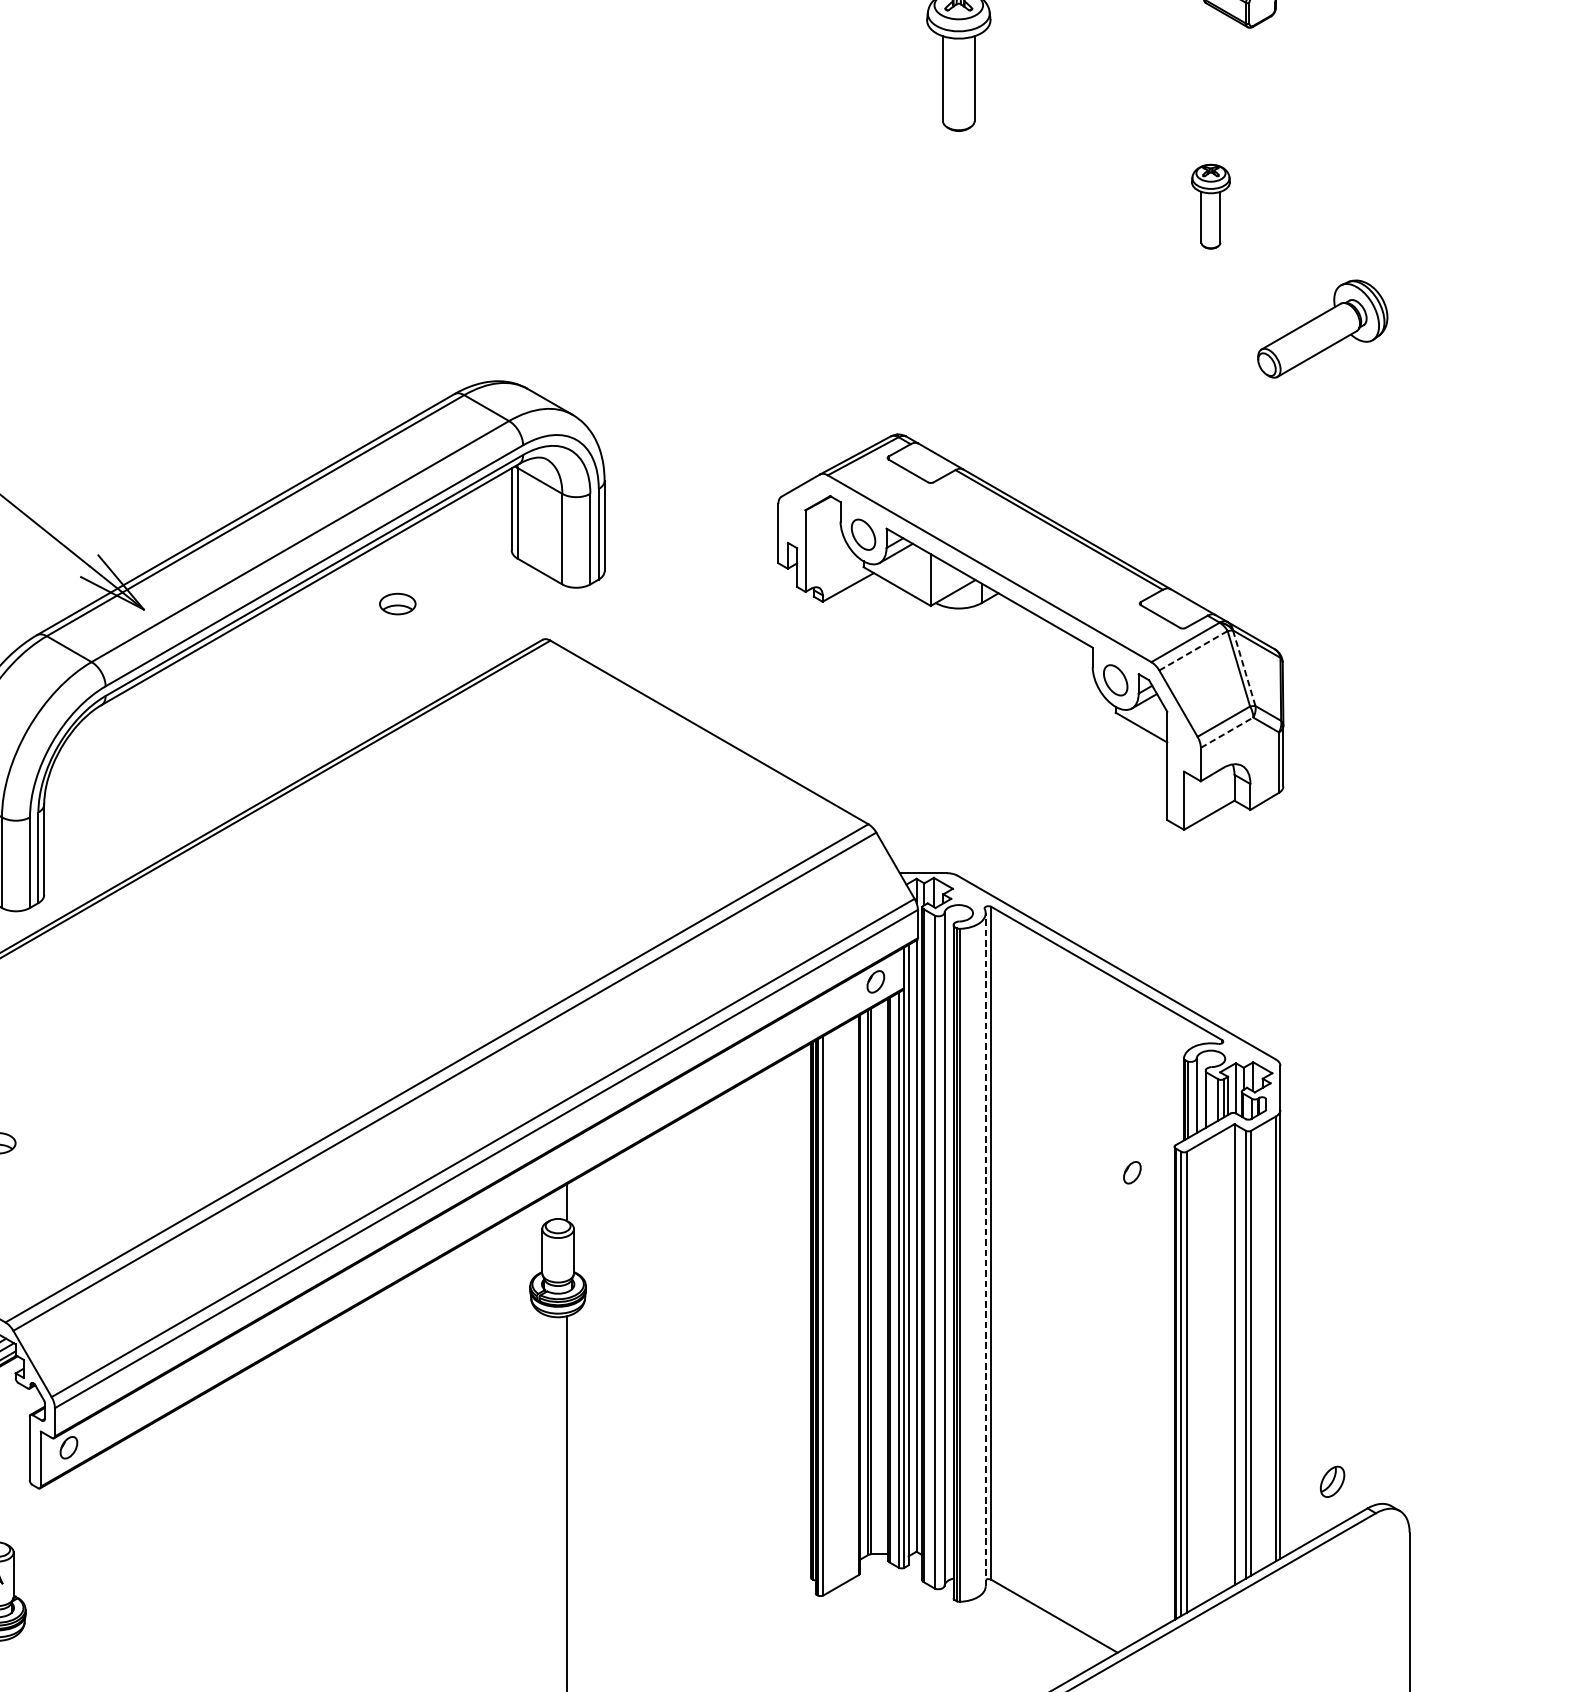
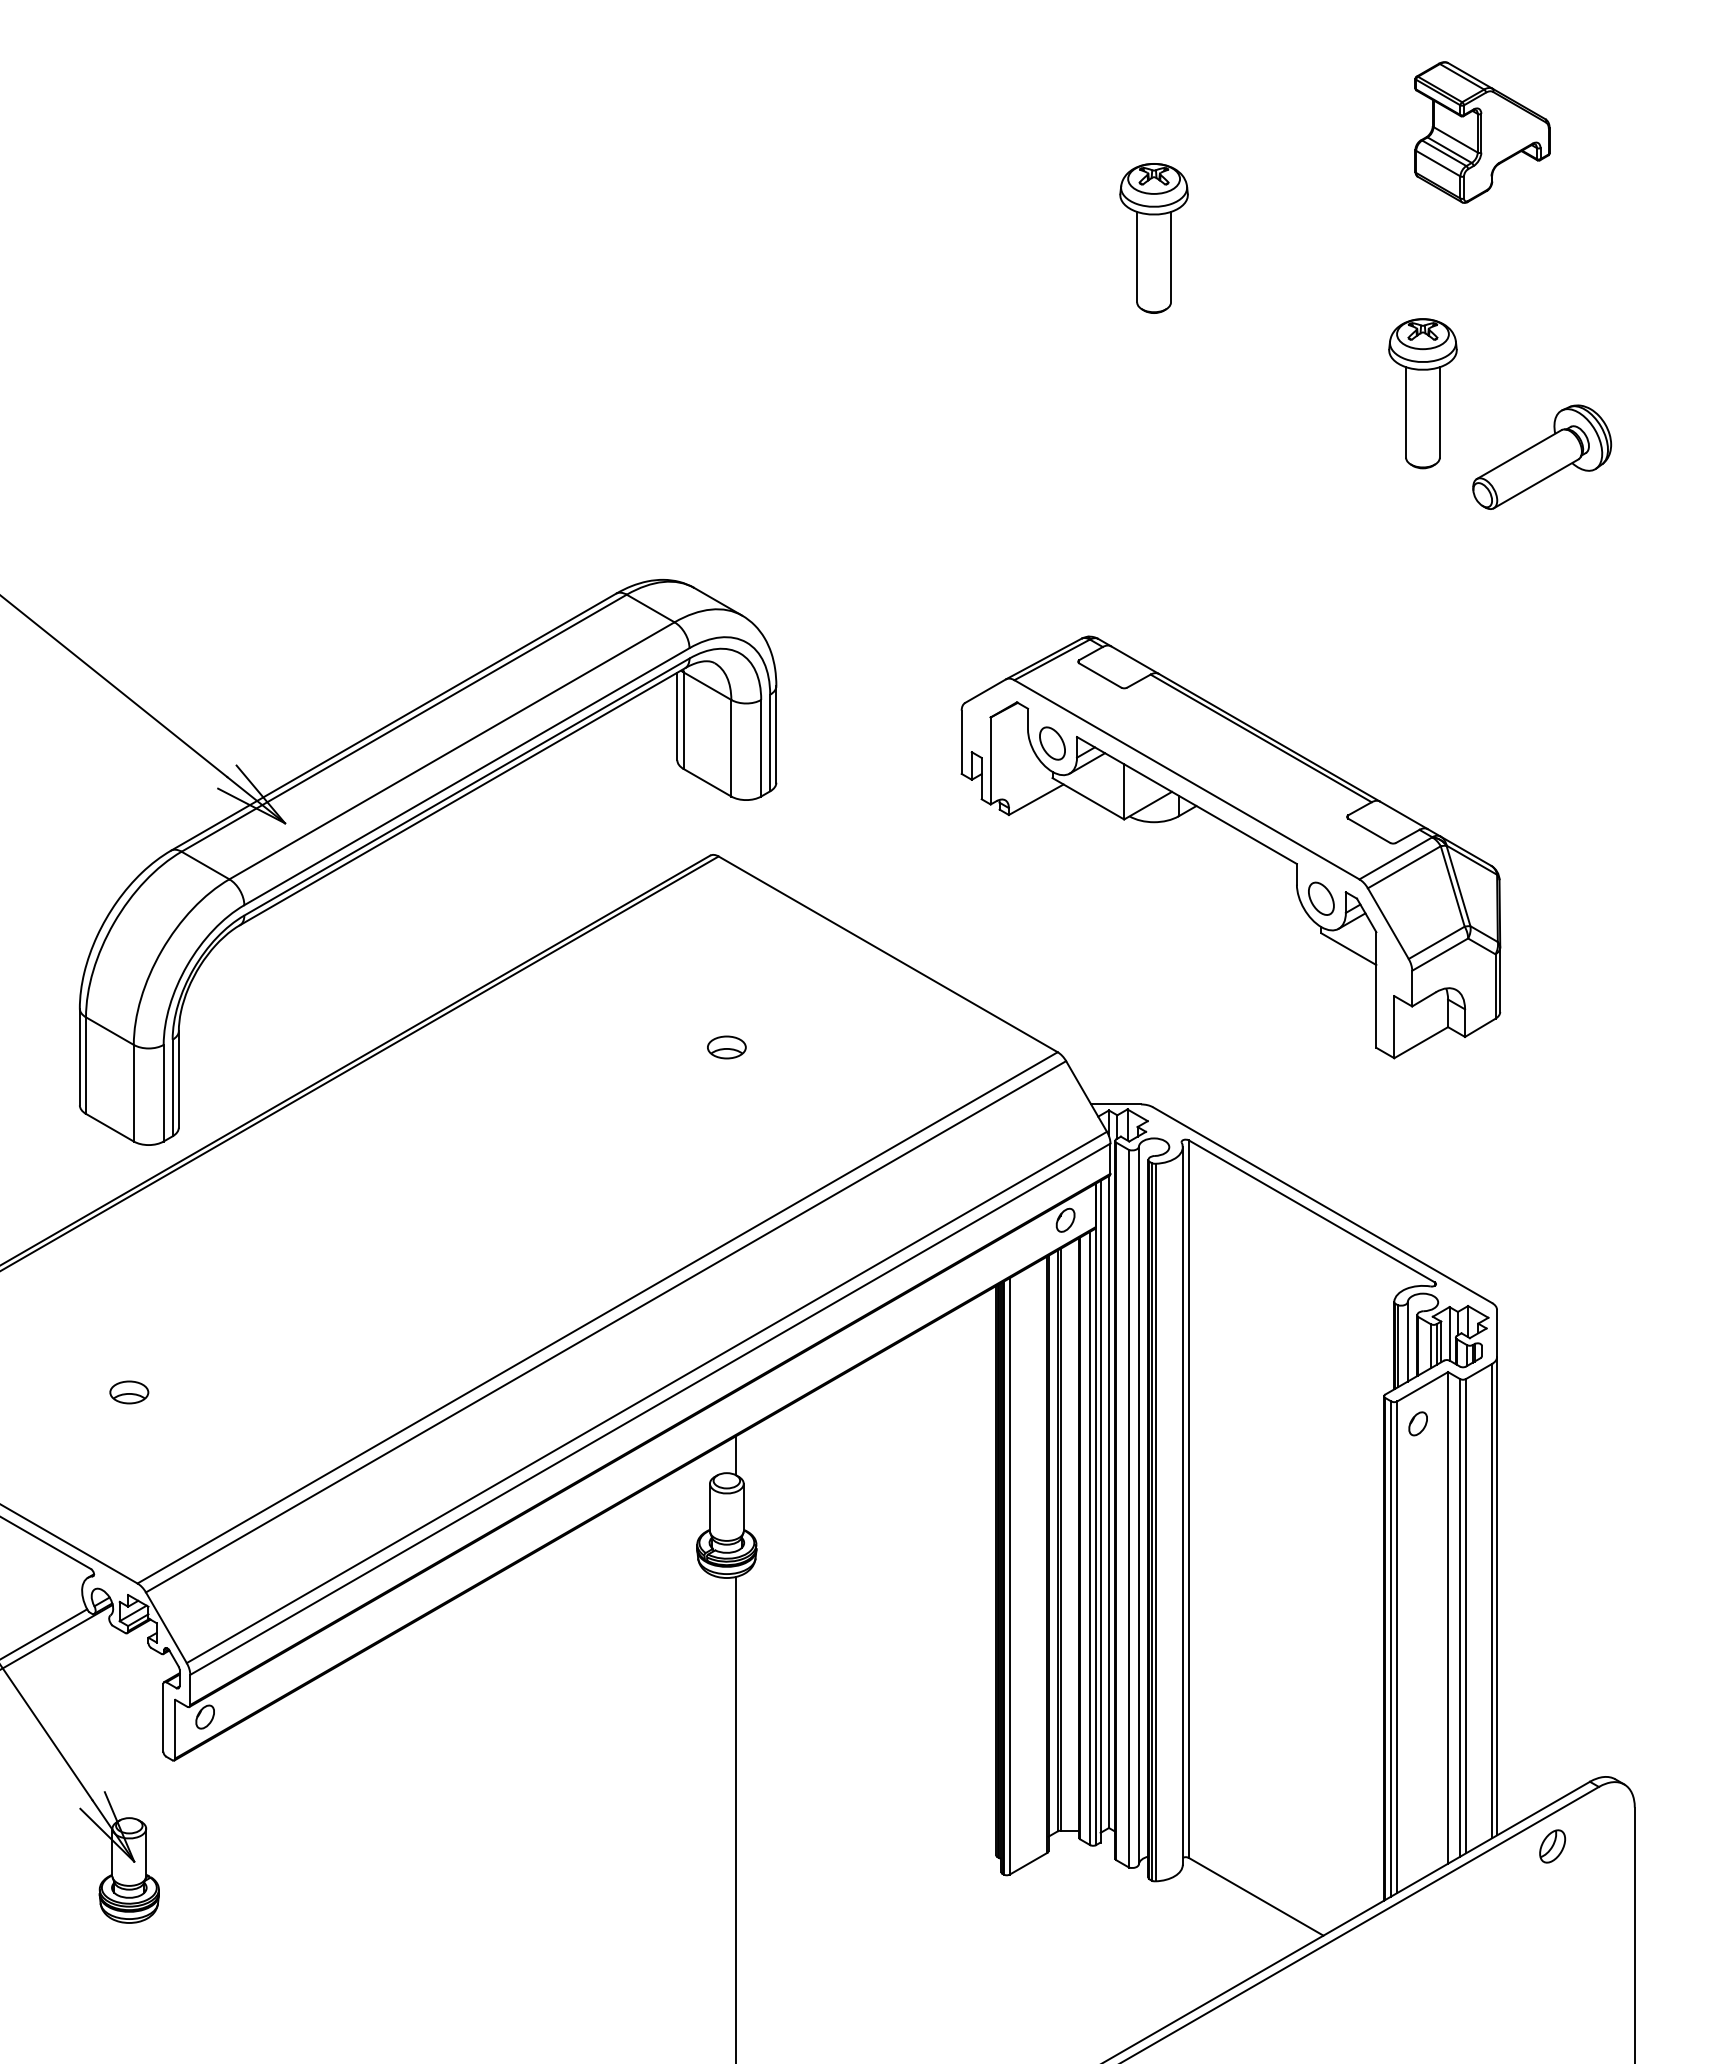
part: (1210, 206) -> (1422, 393), size x1.67
part: (1323, 328) -> (1542, 456), moved
part: (397, 604) -> (726, 1047), moved
line: (1193, 650) -> (1404, 867), dashed -> solid
line: (1244, 667) -> (1458, 885), dashed -> solid
line: (1227, 732) -> (1440, 954), dashed -> solid
part: (1131, 1172) -> (1417, 1423), moved
line: (985, 1249) -> (1182, 1505), dashed -> solid
part: (1332, 1481) -> (1552, 1846), moved

